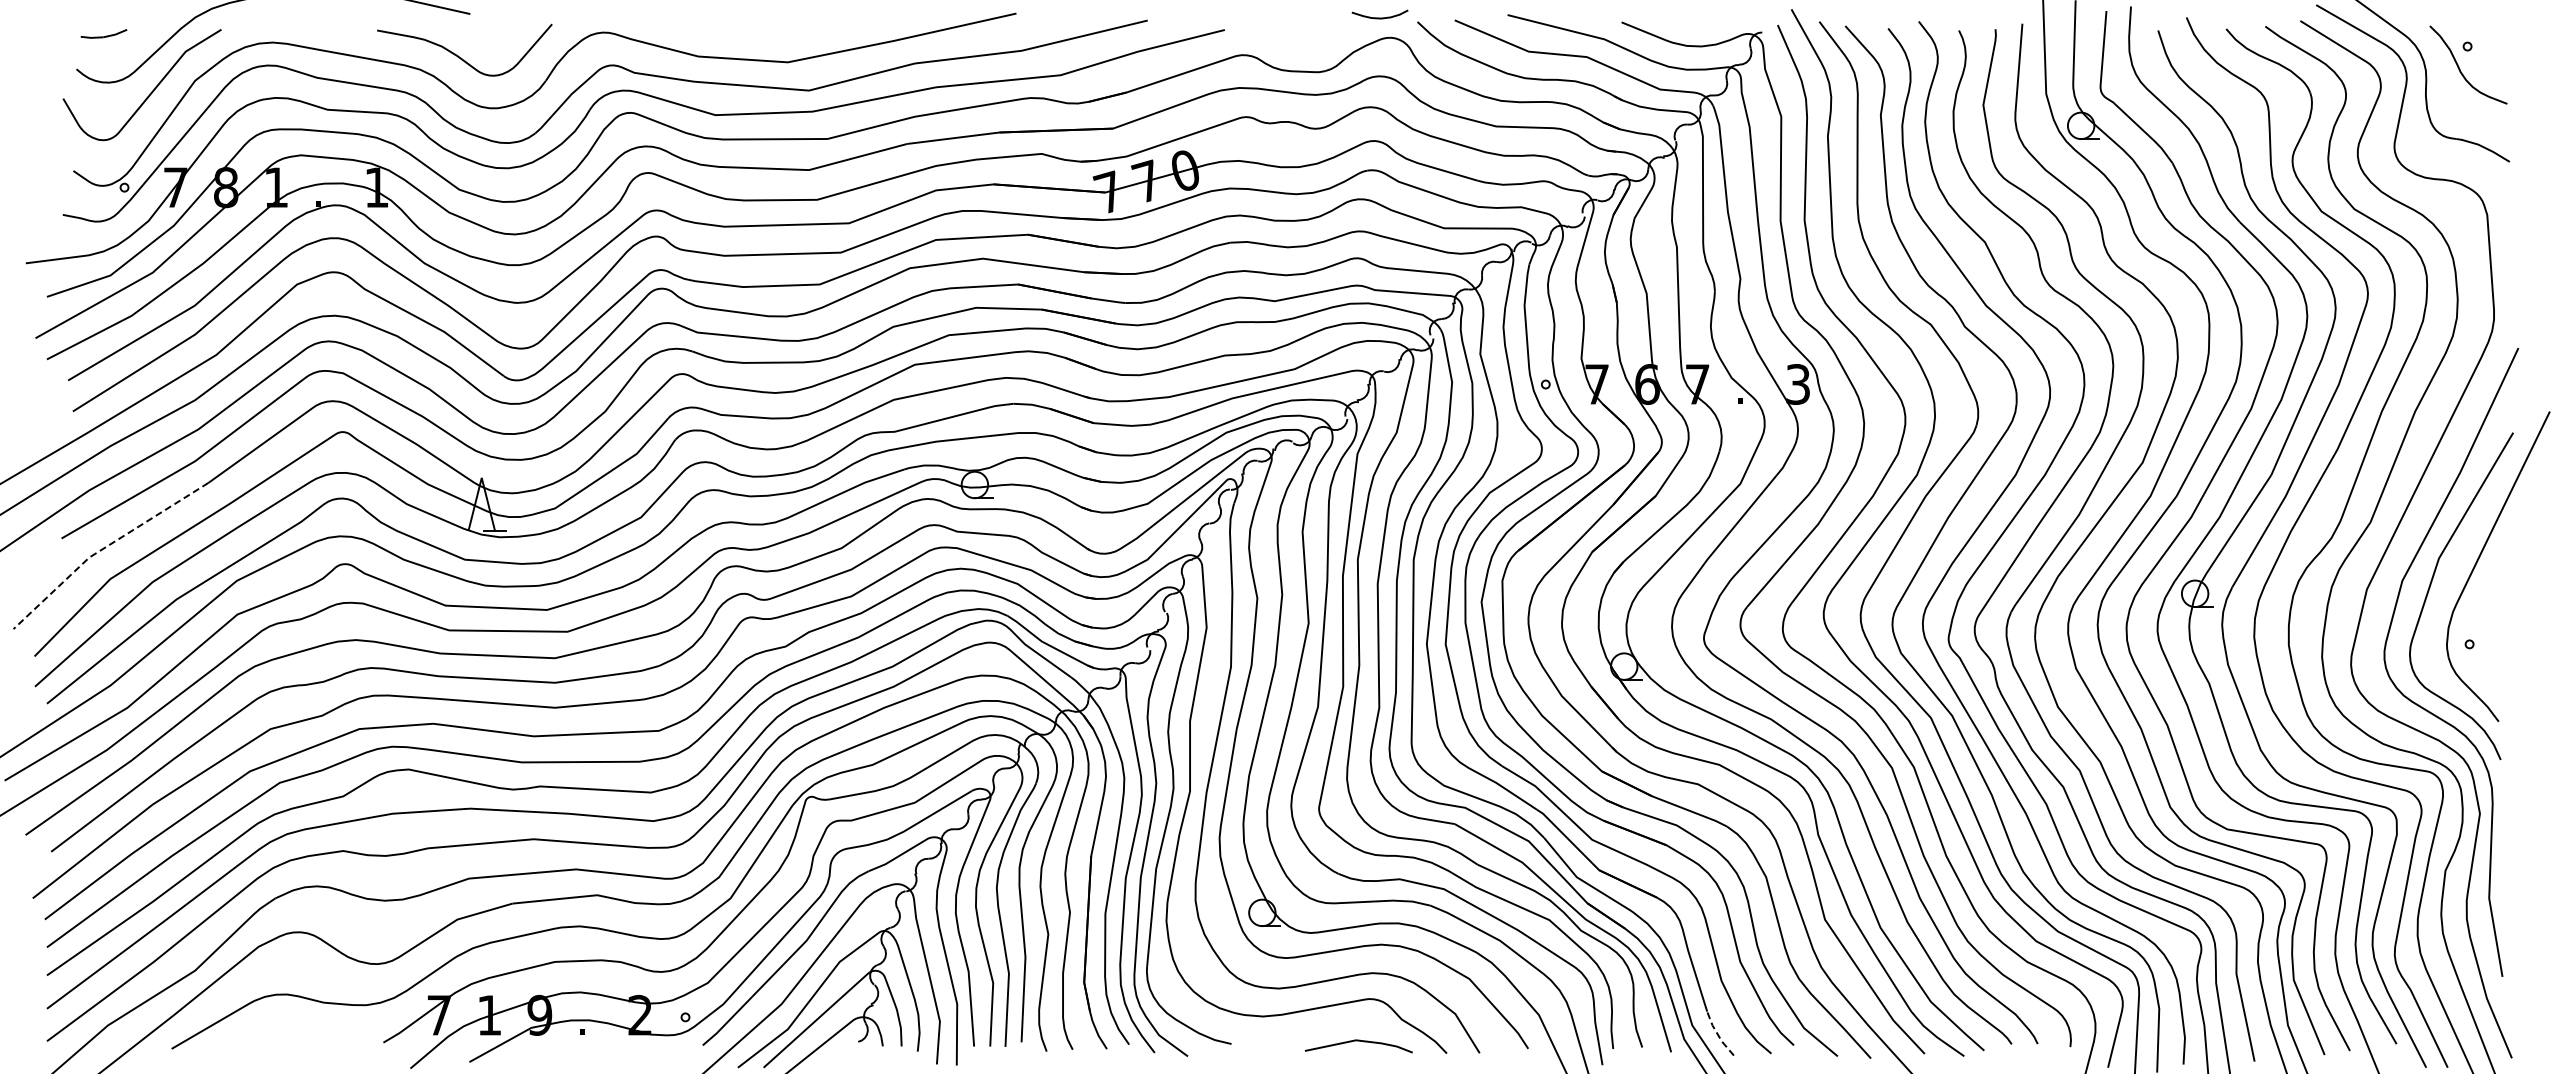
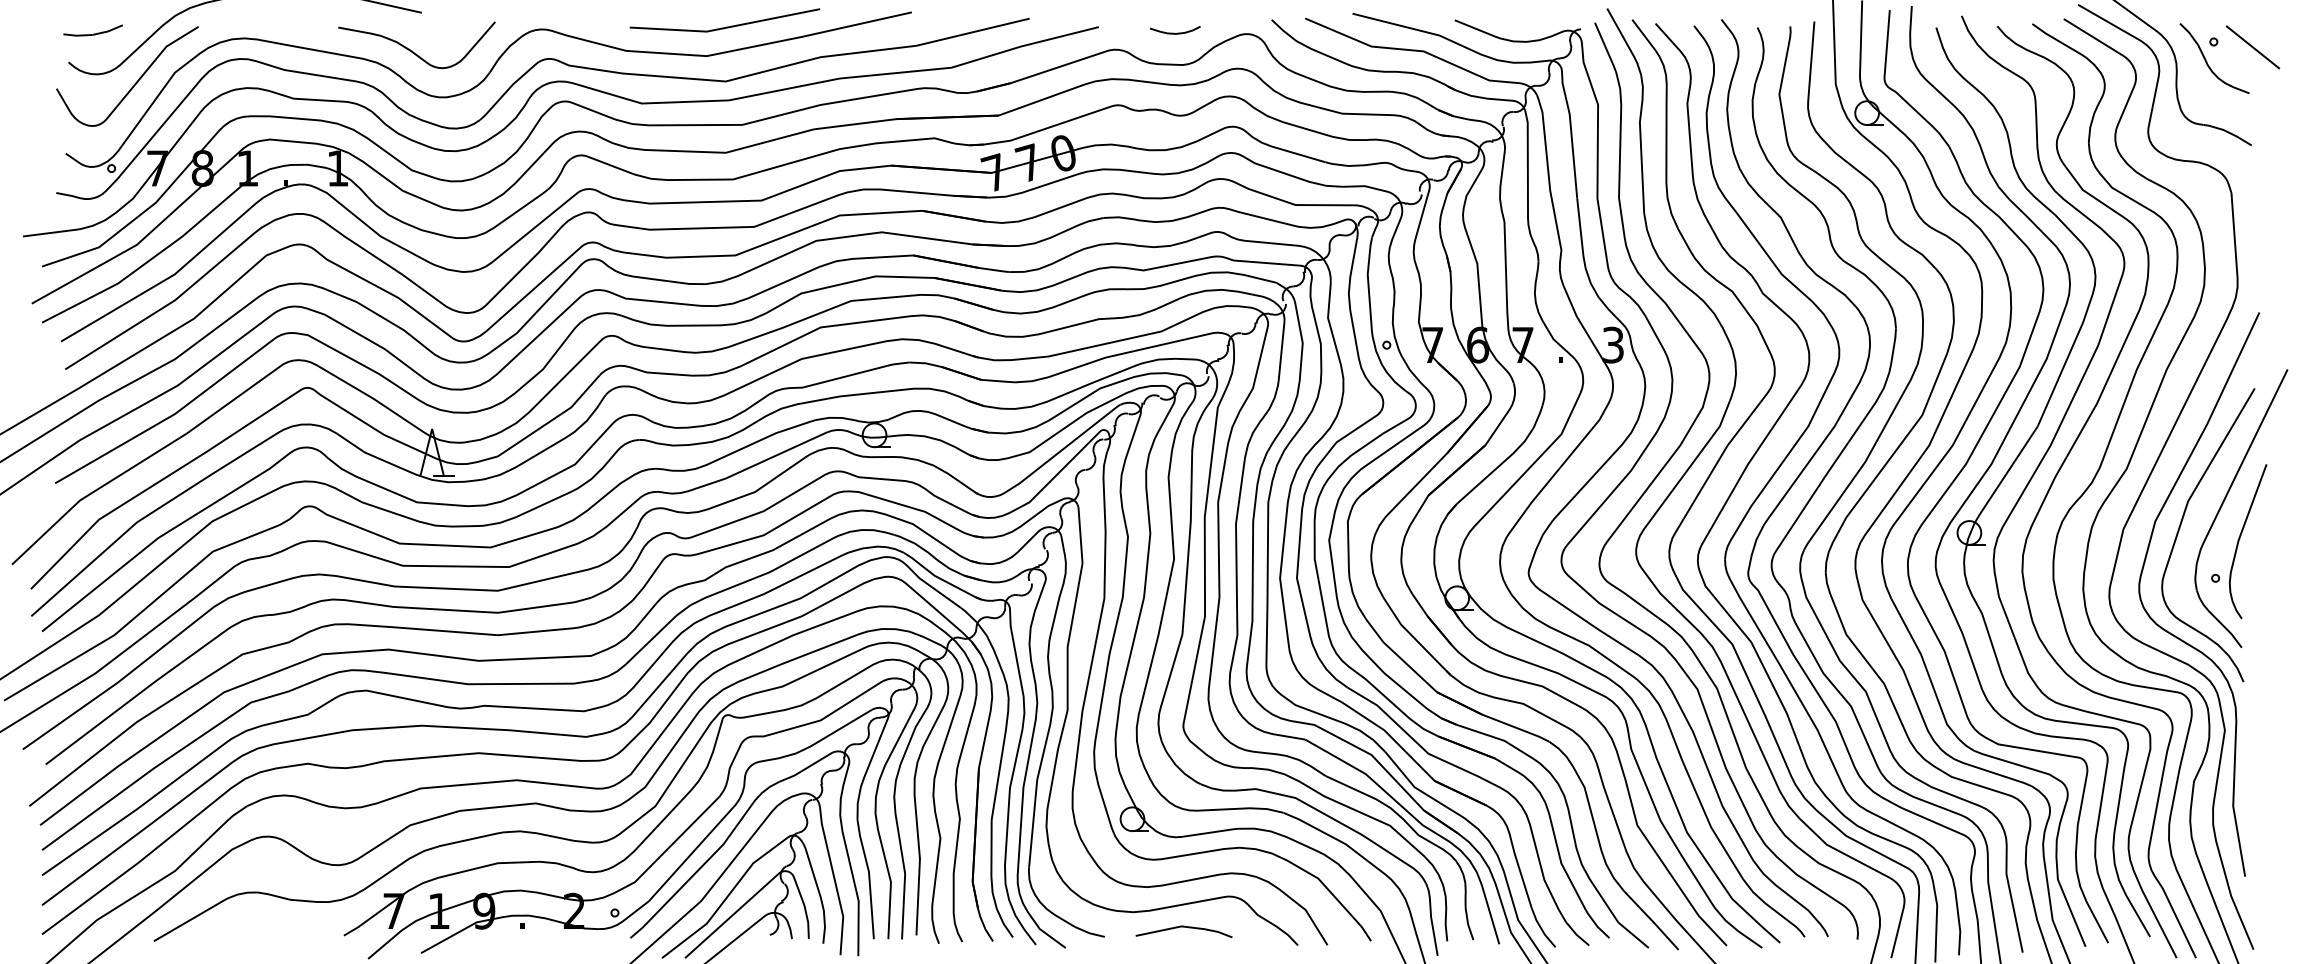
curve: (1379, 17) -> (1174, 32), moved
line: (809, 29) -> (726, 26), added
part: (103, 33) -> (92, 30), size x1.43
line: (2511, 52) -> (2253, 47), added
line: (103, 548) -> (92, 492), dashed -> solid
curve: (2497, 599) -> (2240, 538), added
line: (1718, 1034) -> (1541, 928), dashed -> solid
line: (1358, 1041) -> (1183, 927), moved

